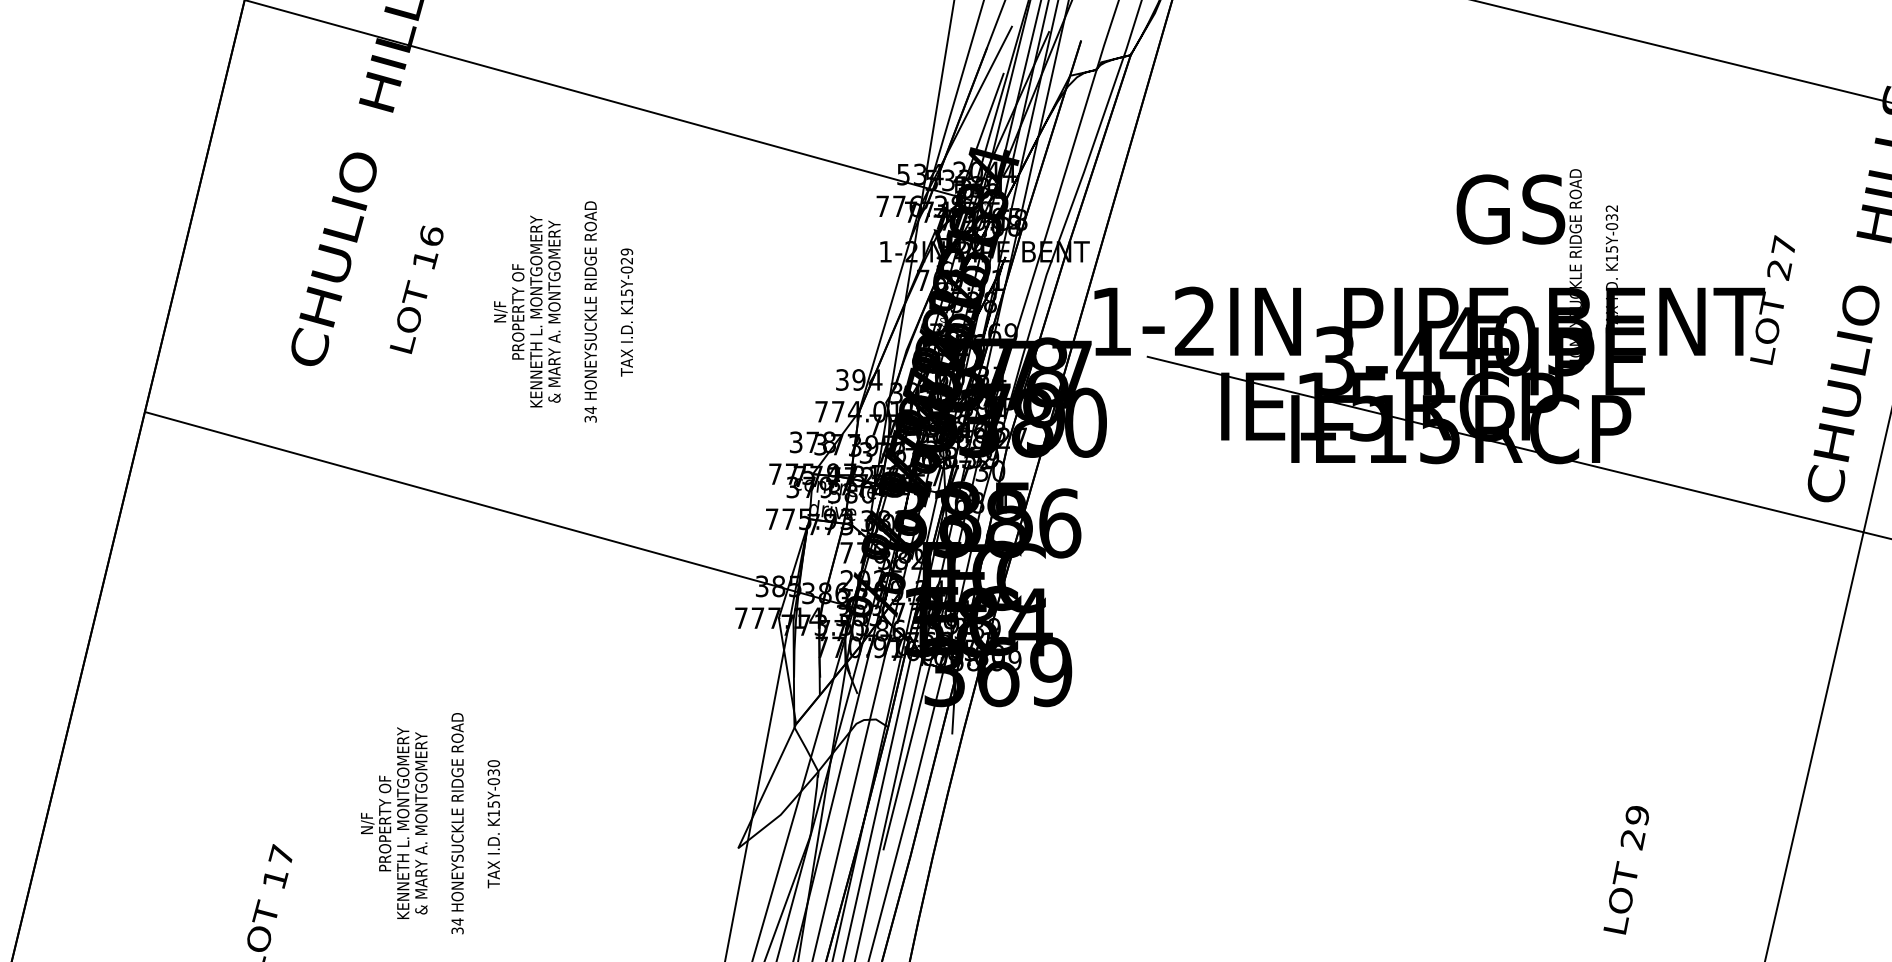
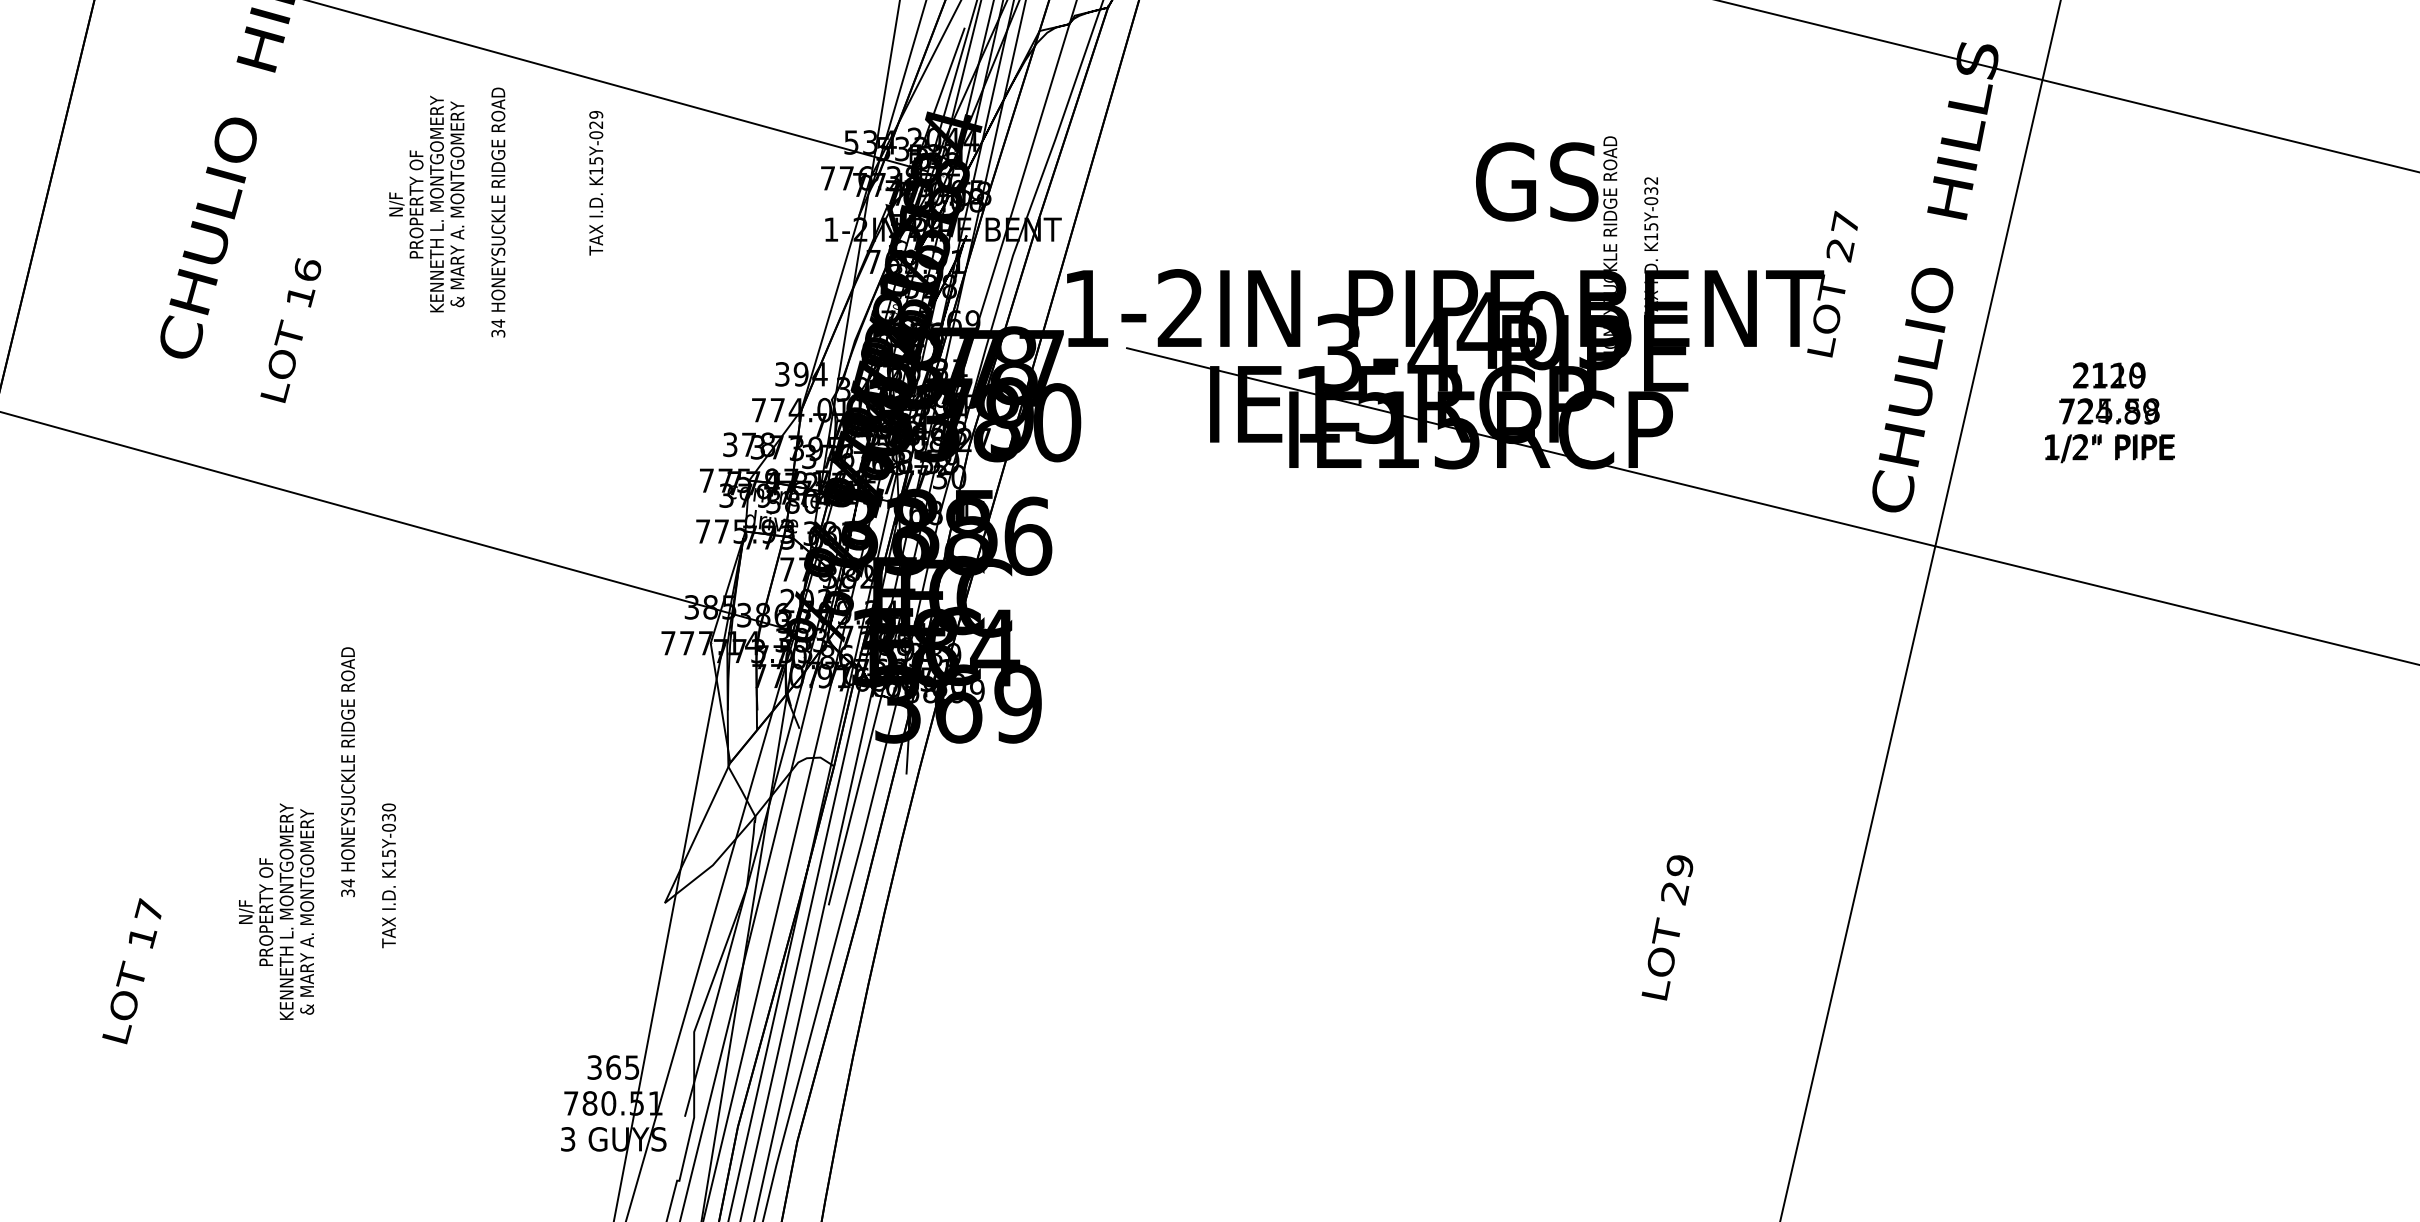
text: (416, 289) -> (290, 330), moved
text: (527, 311) -> (426, 203), moved
text: (590, 311) -> (498, 212), moved
text: (627, 312) -> (596, 183), moved
text: (394, 823) -> (276, 911), moved
text: (457, 823) -> (348, 772), moved

